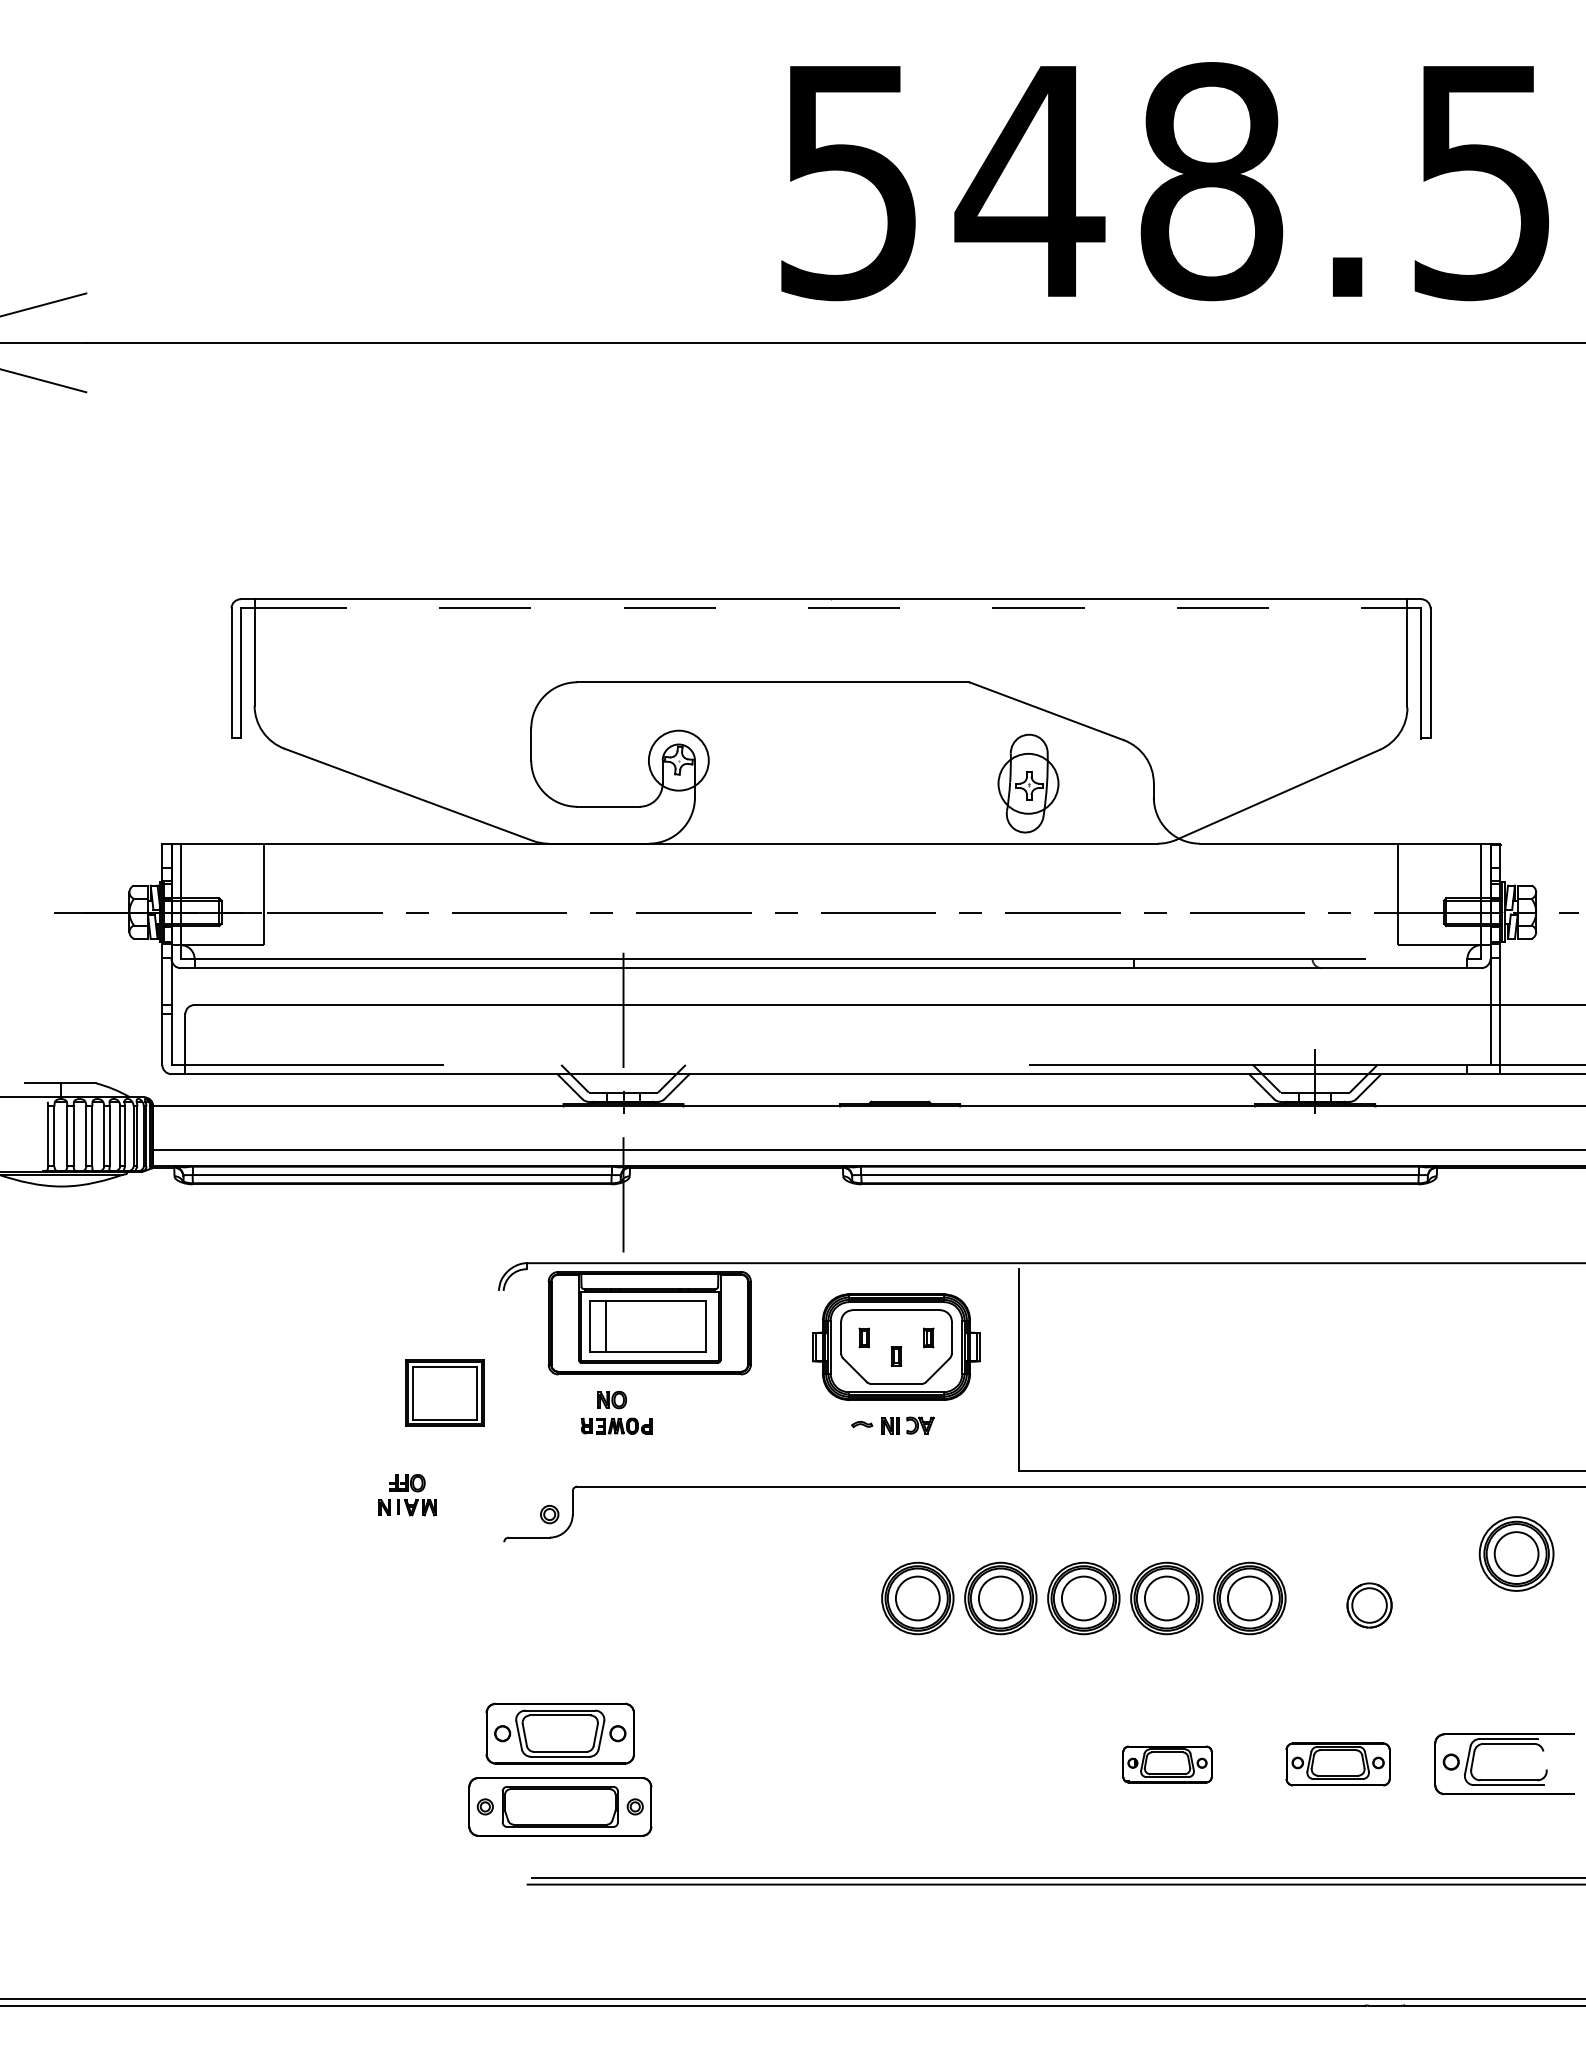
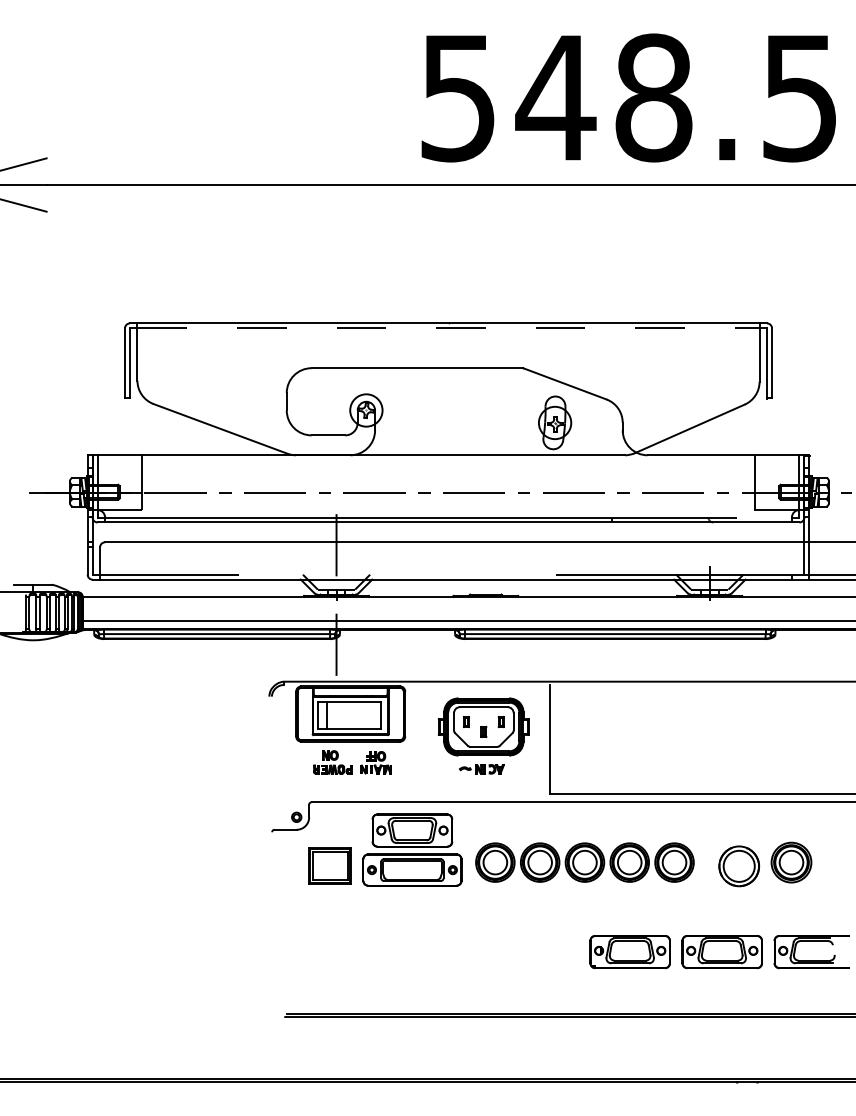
part: (443, 1392) -> (329, 865), moved
part: (406, 1494) -> (375, 762), moved
part: (1516, 1553) -> (791, 862), moved
part: (1368, 1605) -> (738, 866), size x1.67
part: (1166, 1765) -> (629, 952), size x1.67
part: (1336, 1765) -> (721, 952), size x1.43
part: (560, 1768) -> (412, 849), moved

